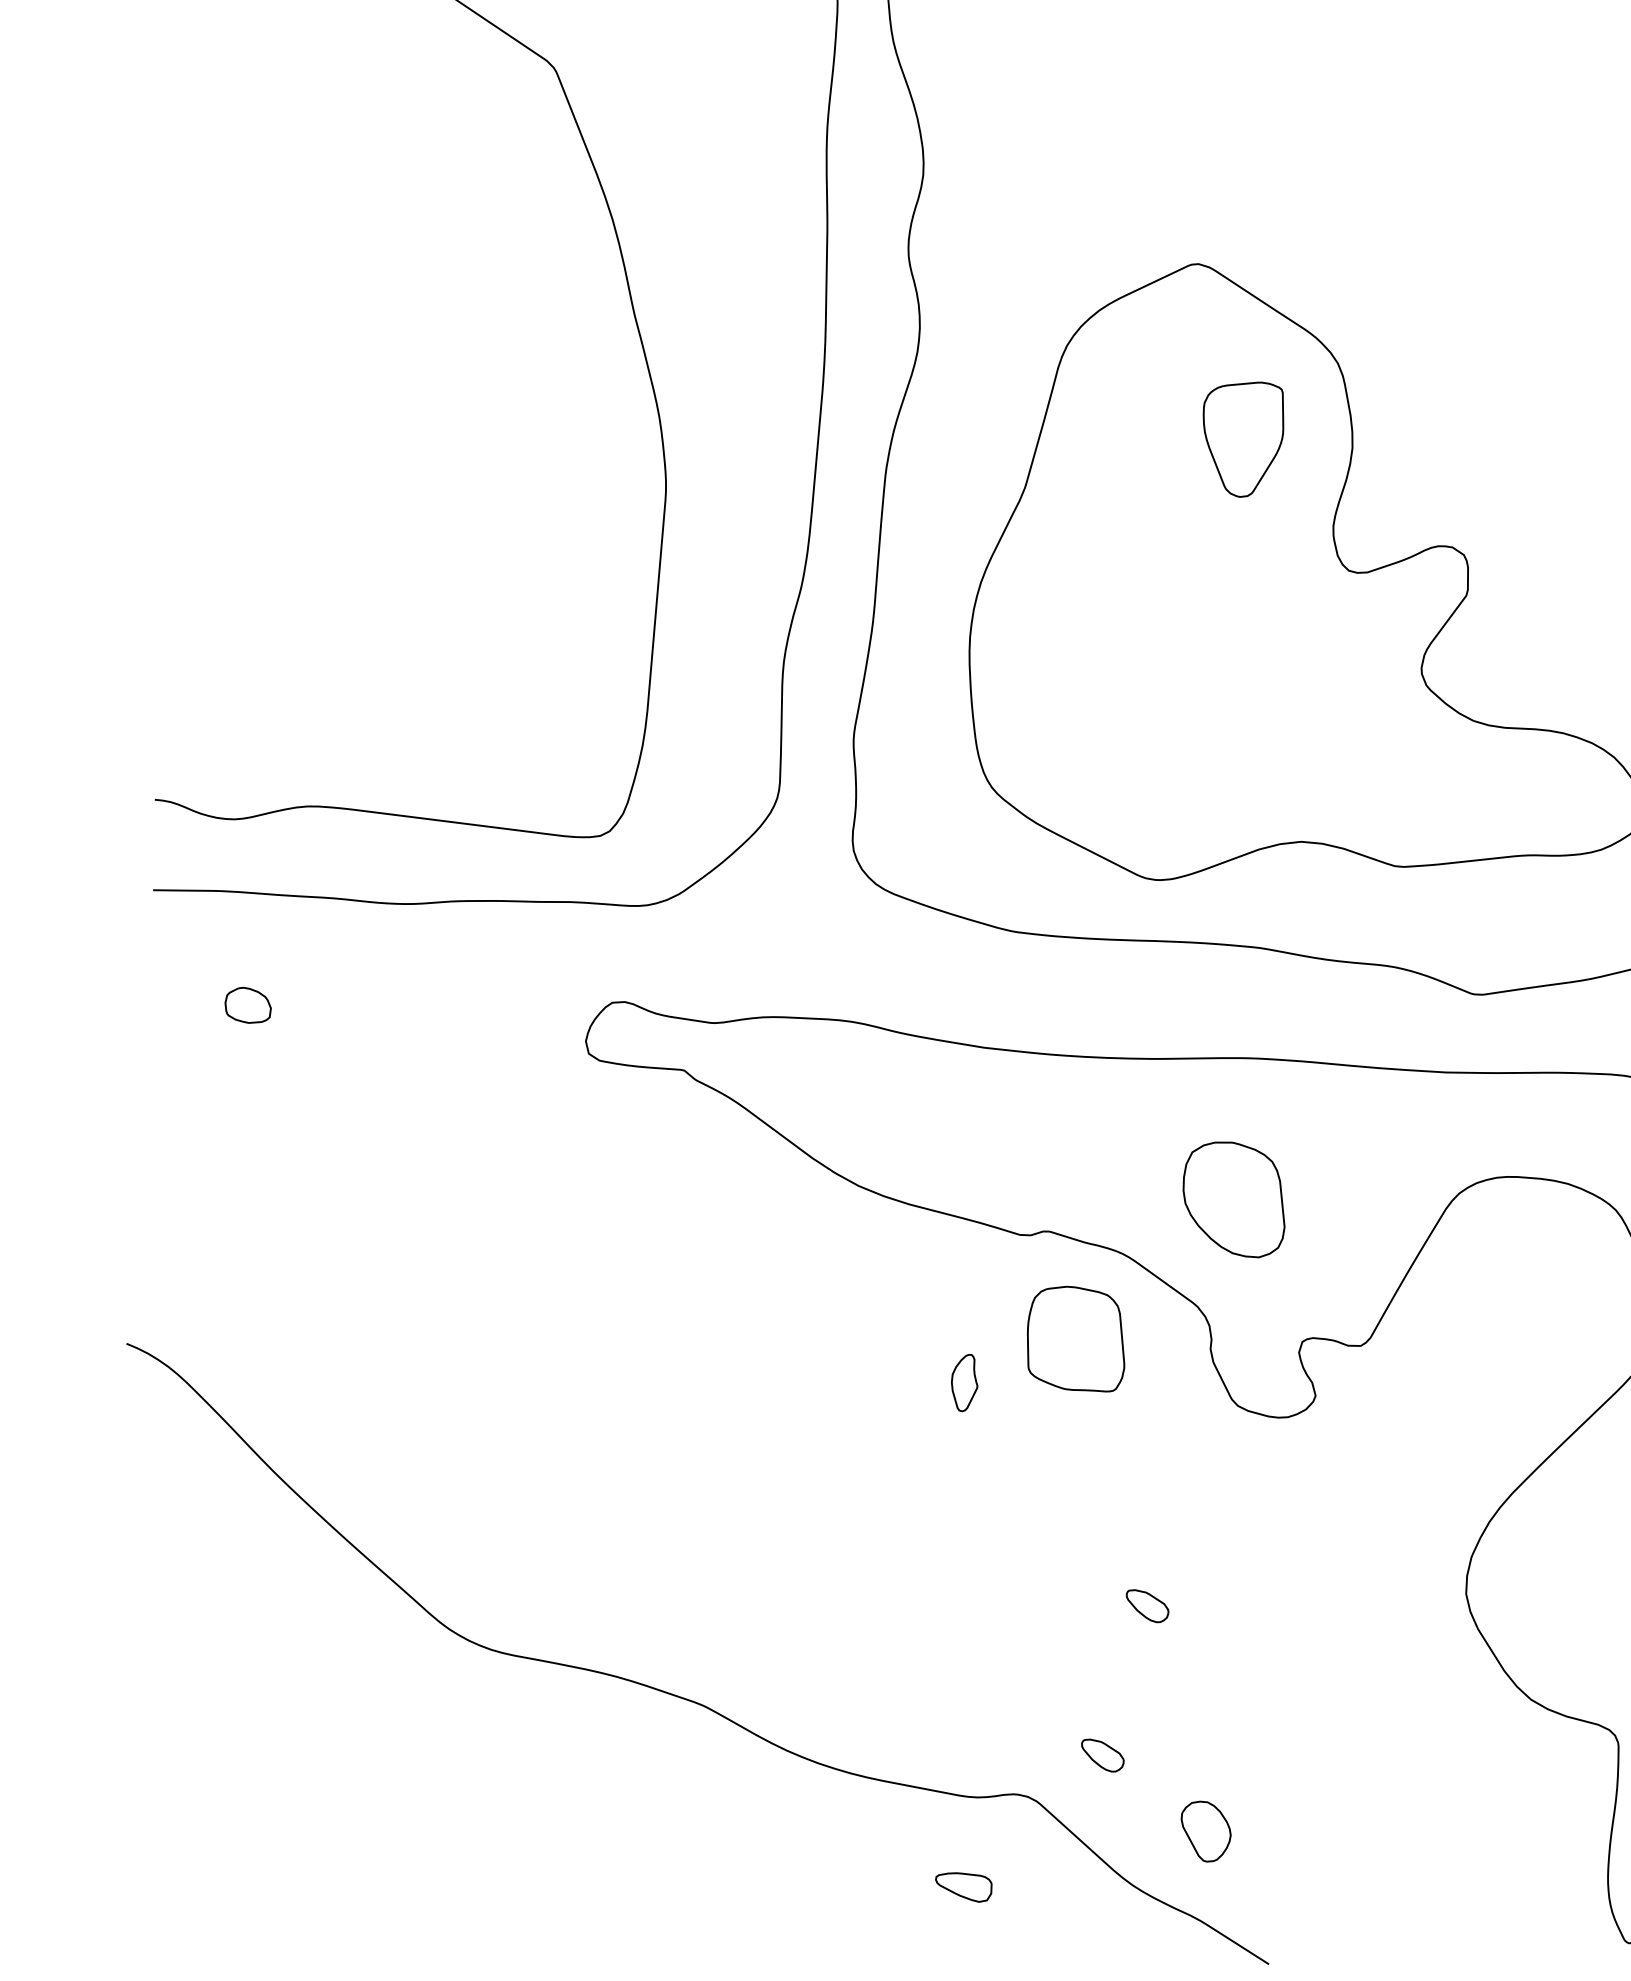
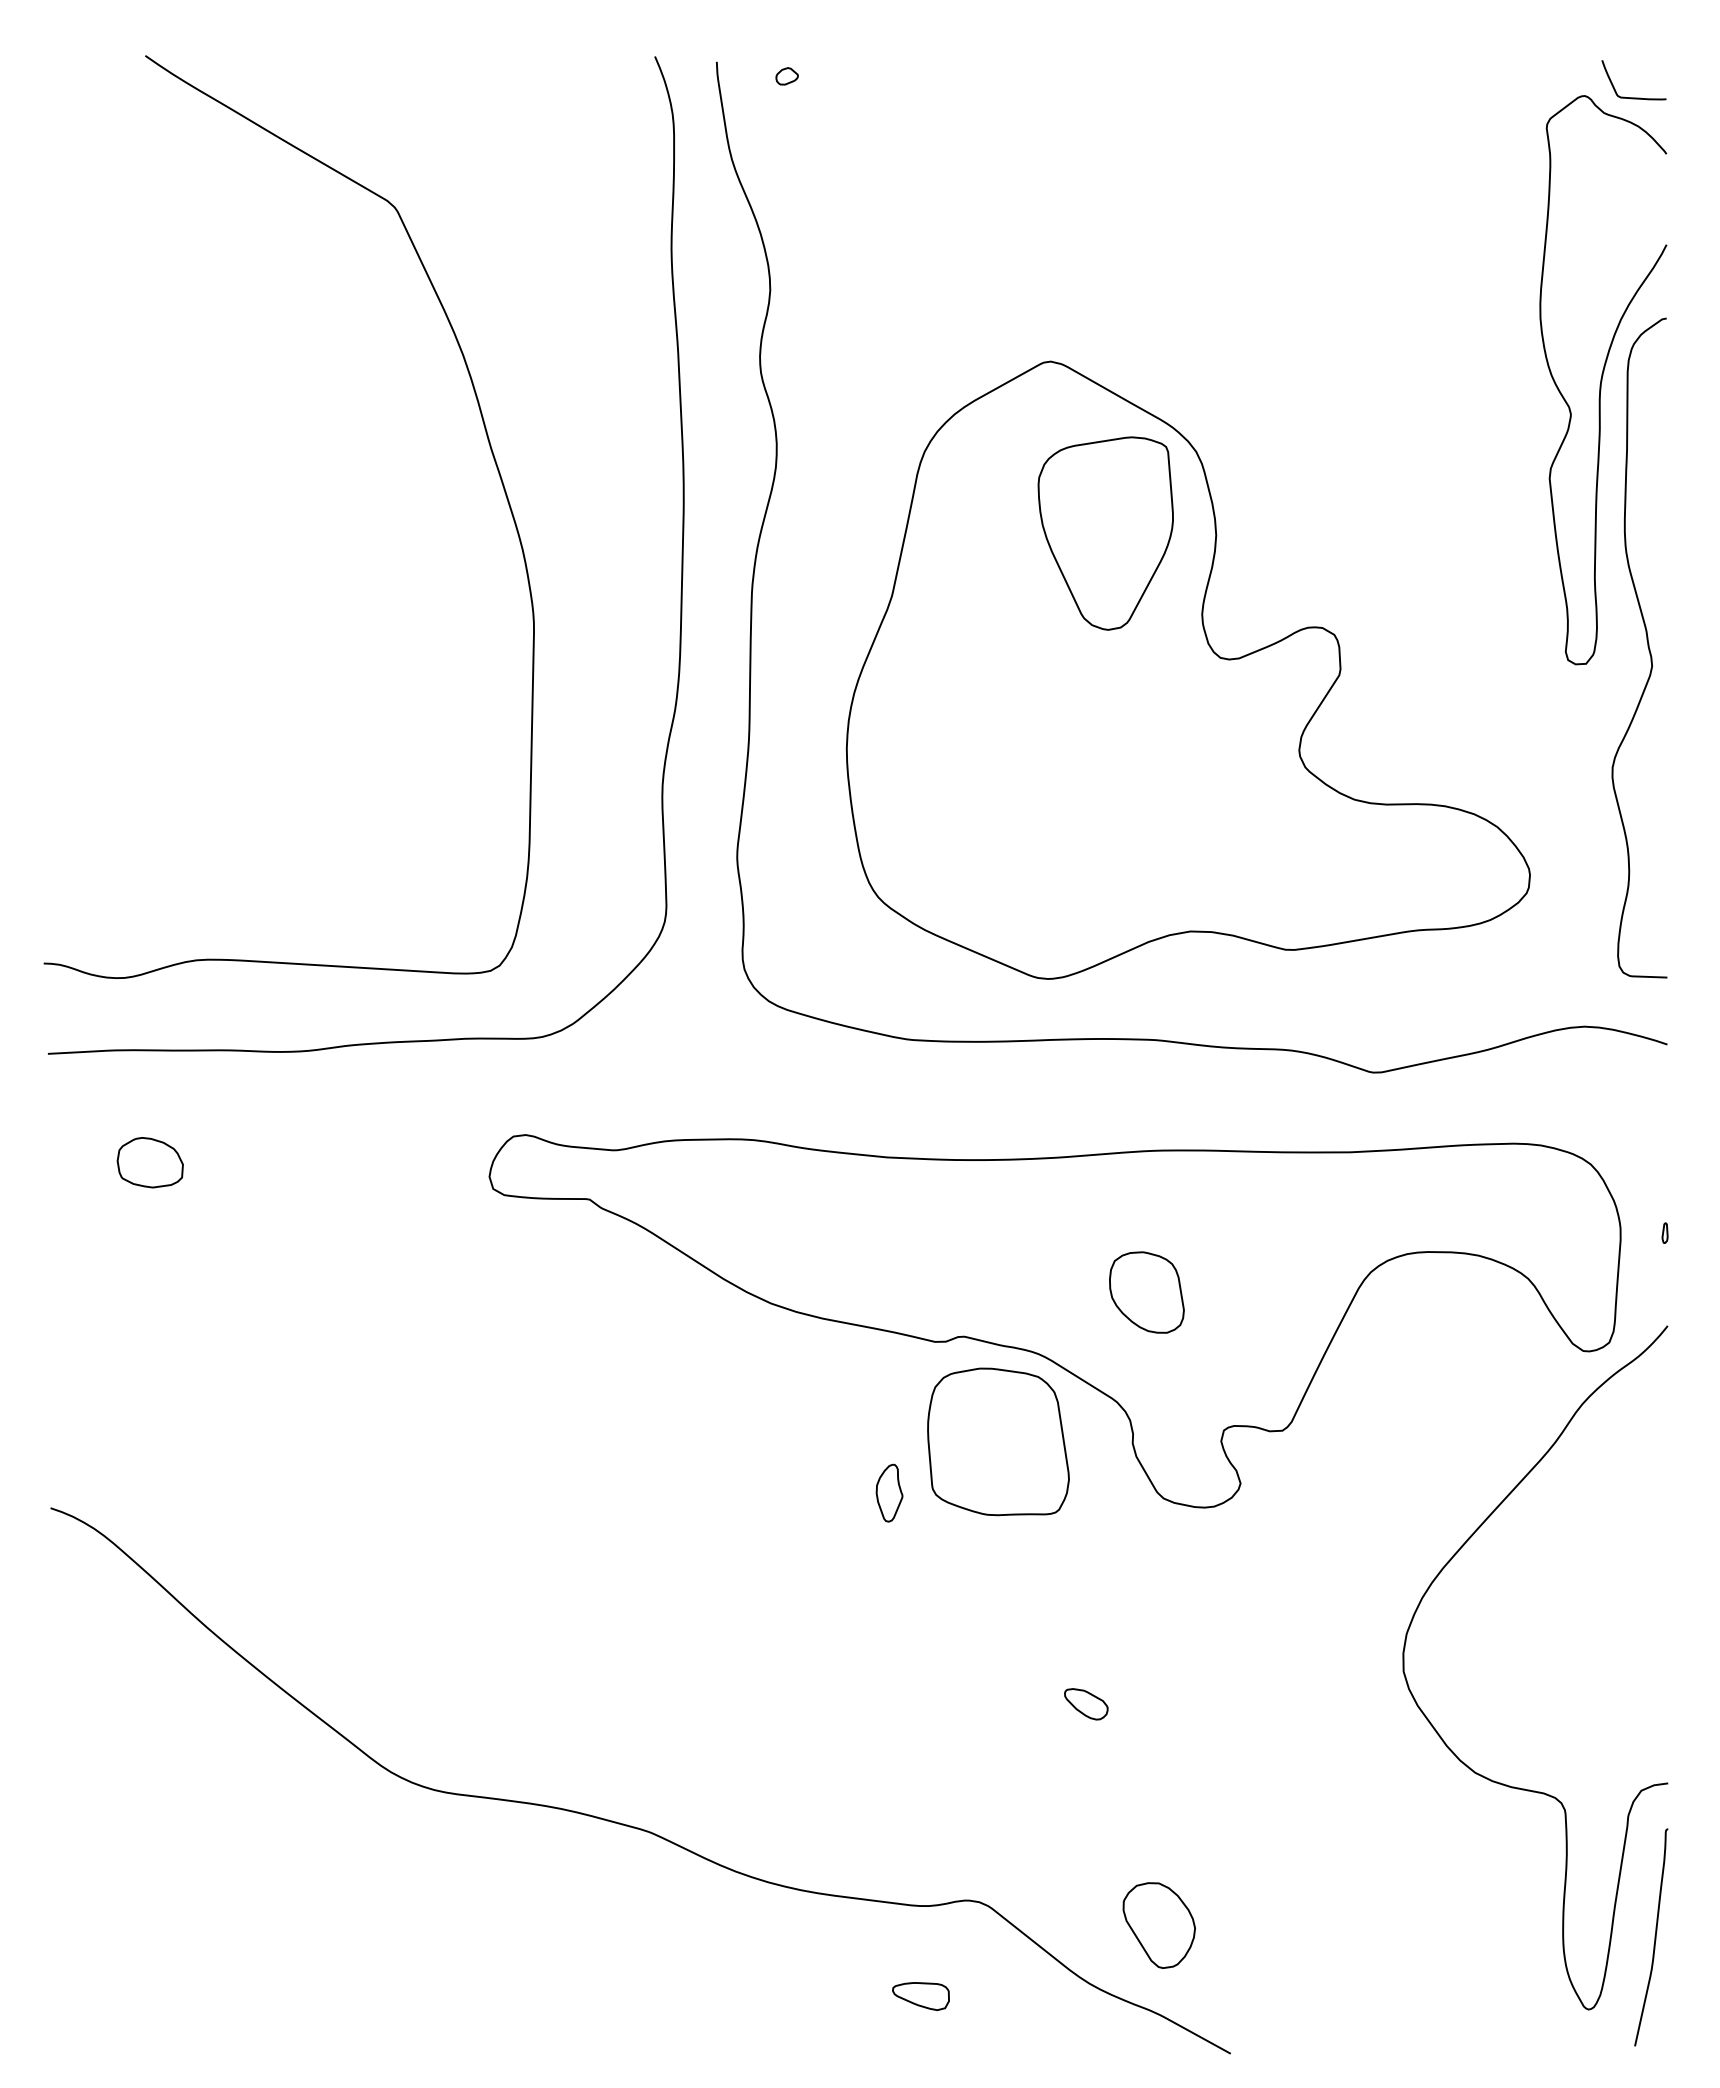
part: (1242, 439) -> (1105, 533), size x1.67
part: (247, 1005) -> (149, 1162), size x1.43
part: (1234, 1199) -> (1146, 1292), size x0.71
part: (1076, 1338) -> (998, 1441), size x1.43
part: (1102, 1755) -> (1051, 1856), removed
part: (1205, 1831) -> (1158, 1925), size x1.43

